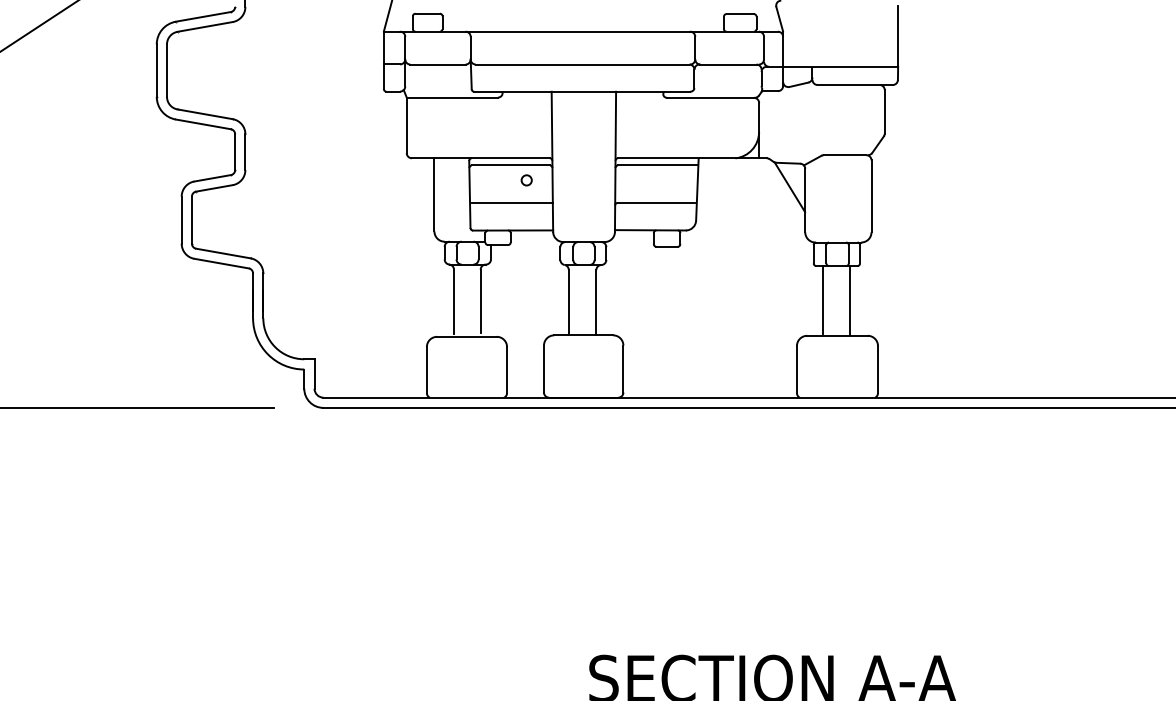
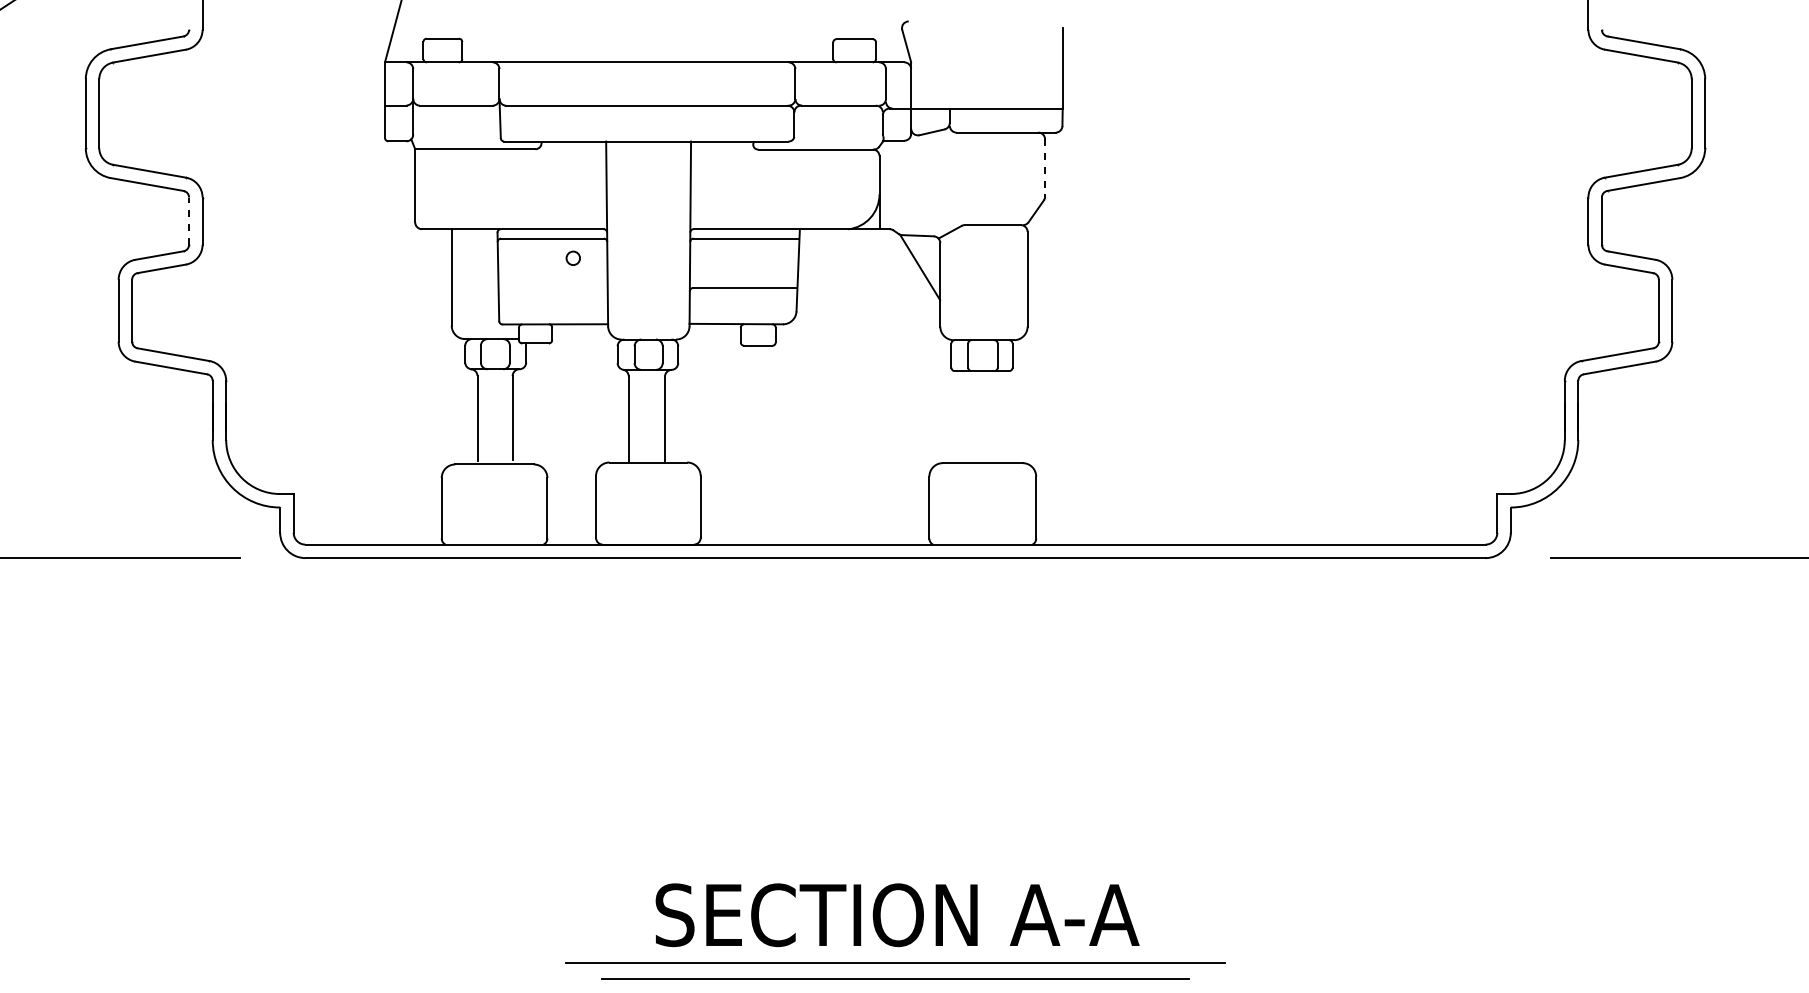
line: (885, 111) -> (1045, 167), solid -> dashed
line: (235, 152) -> (189, 221), solid -> dashed
line: (511, 202) -> (553, 287), removed
line: (822, 299) -> (963, 415), removed
line: (849, 300) -> (998, 416), removed

